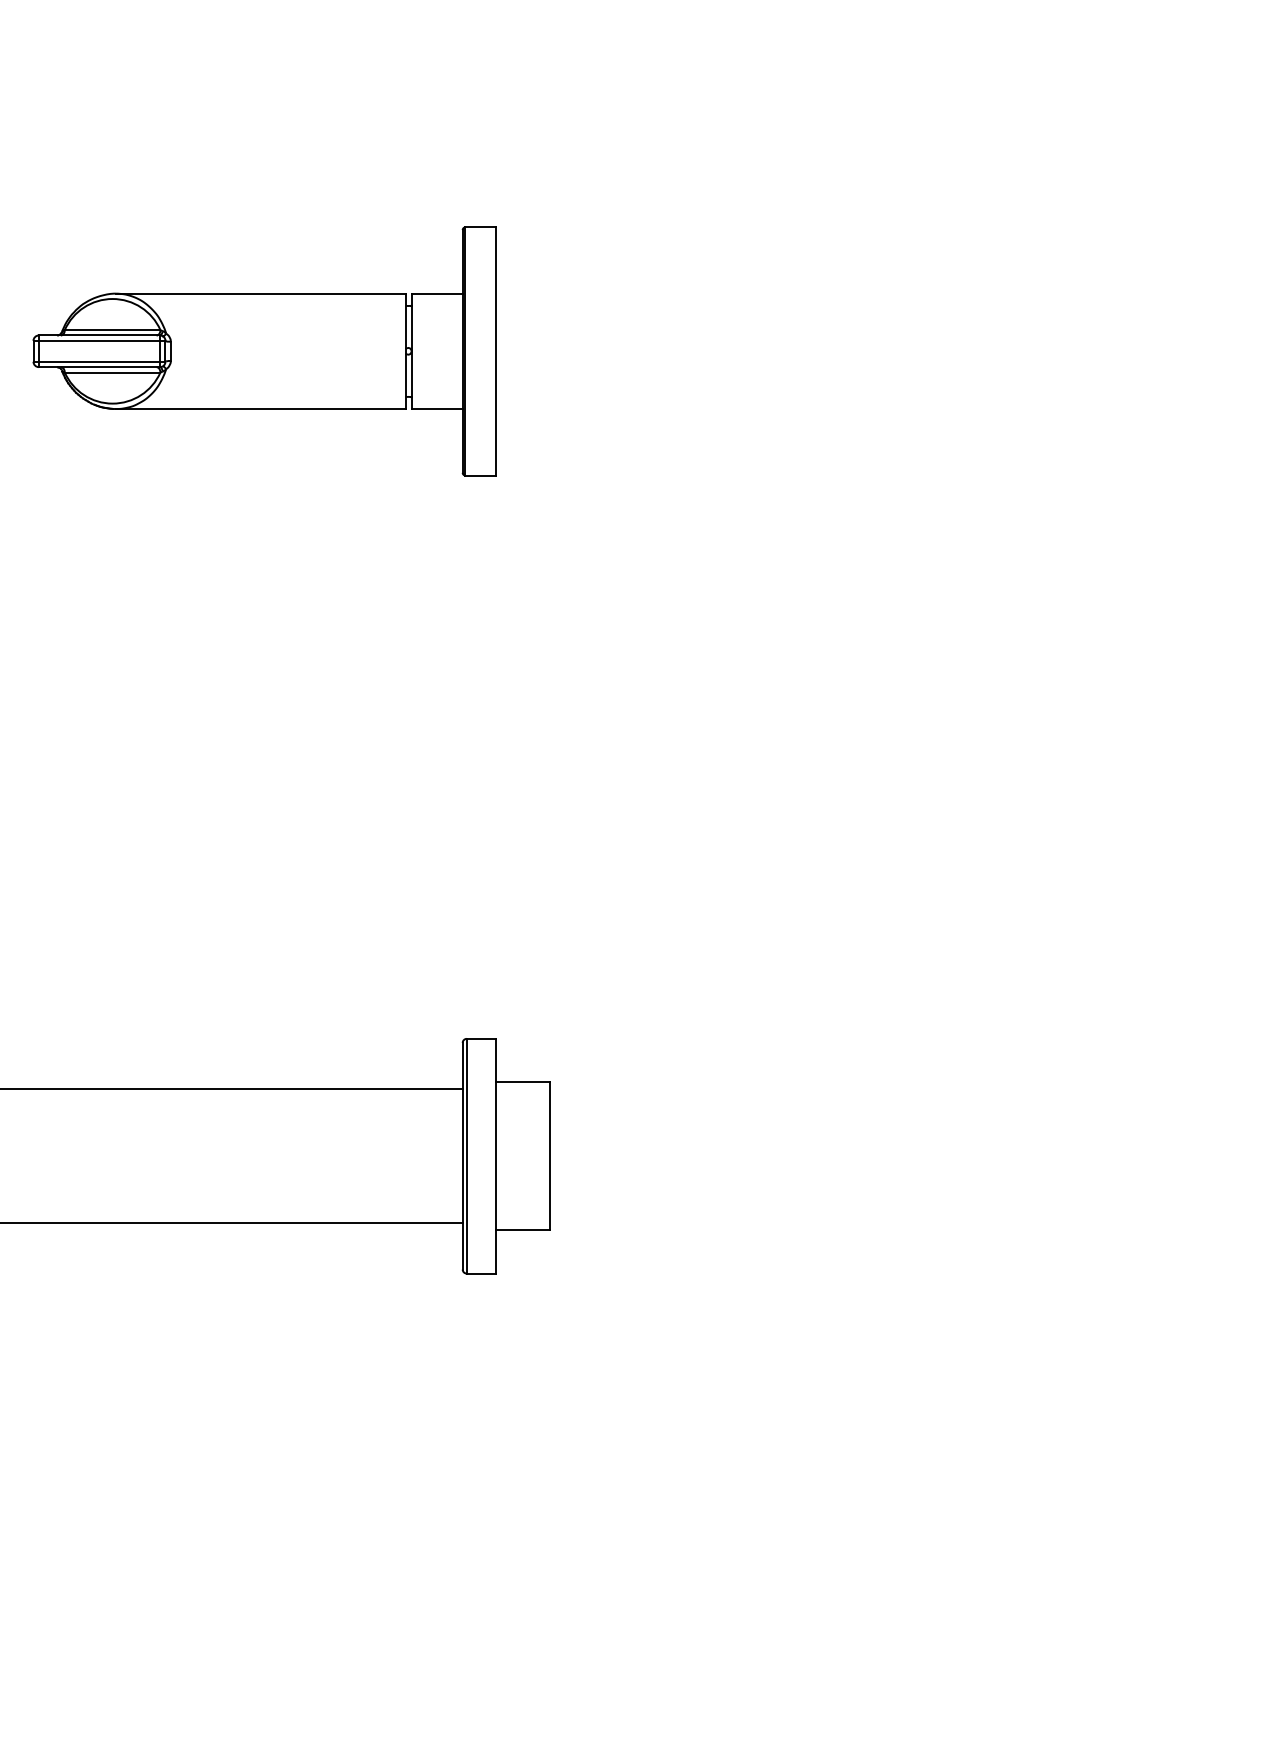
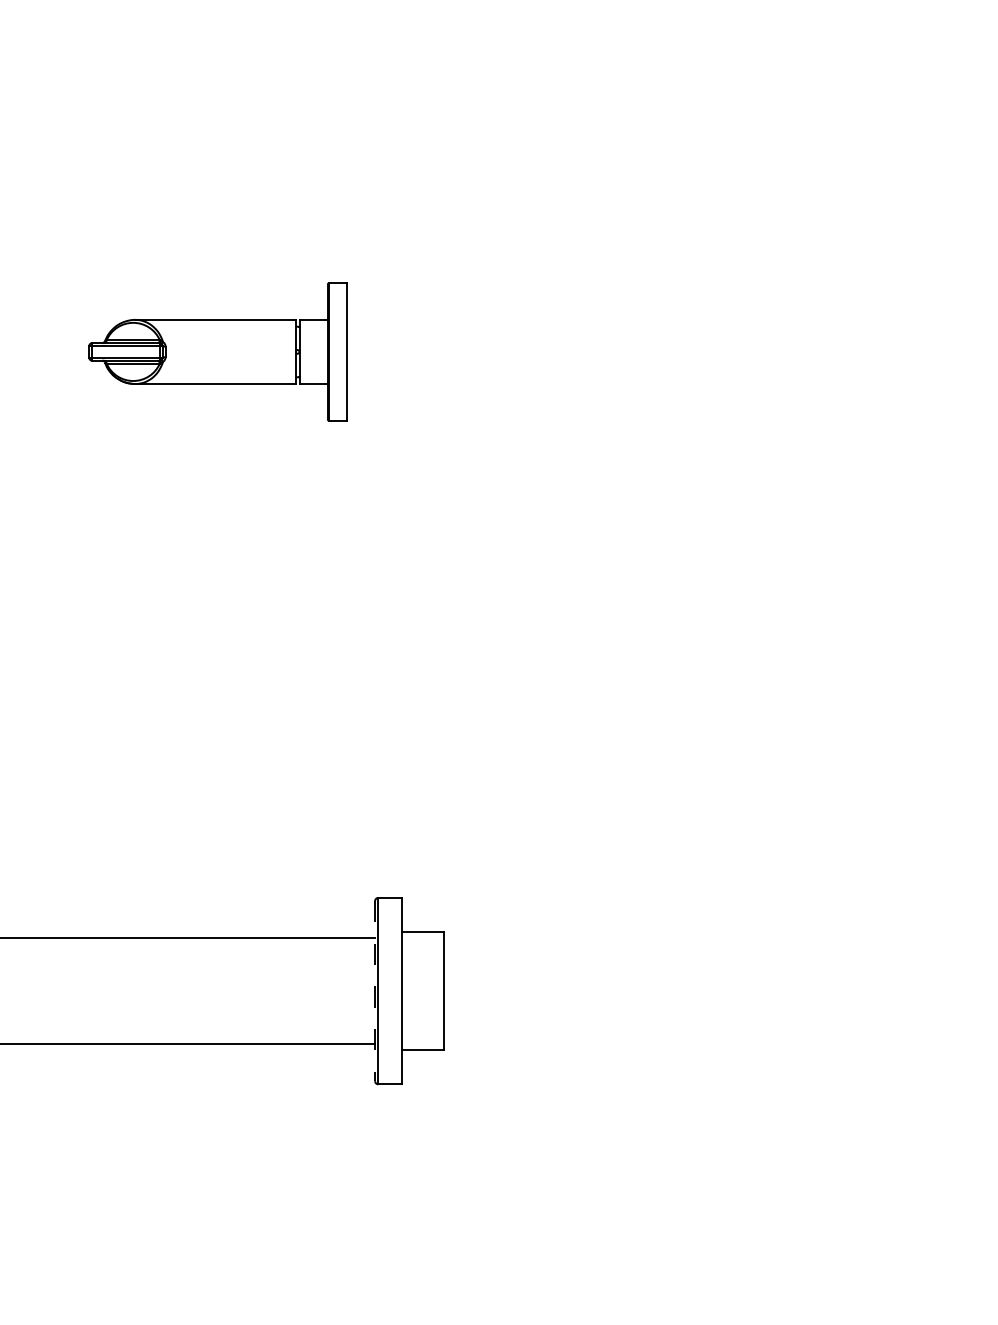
part: (264, 351) -> (217, 352), size x0.7
line: (462, 1156) -> (374, 991), solid -> dashed

